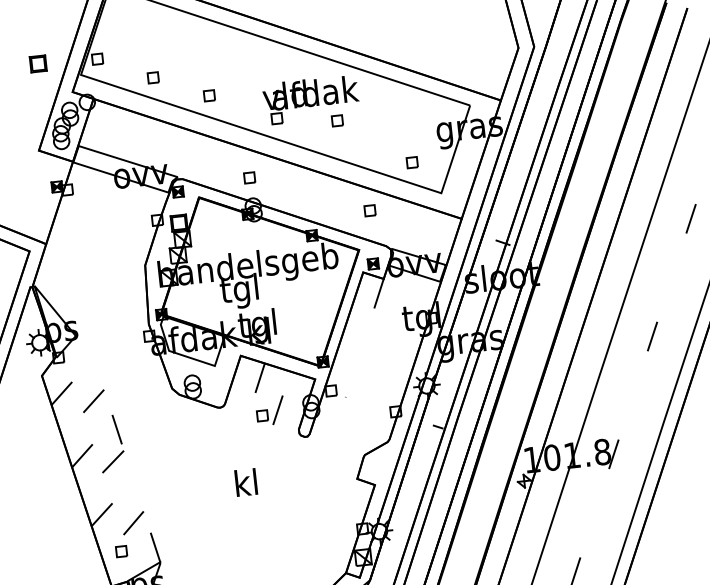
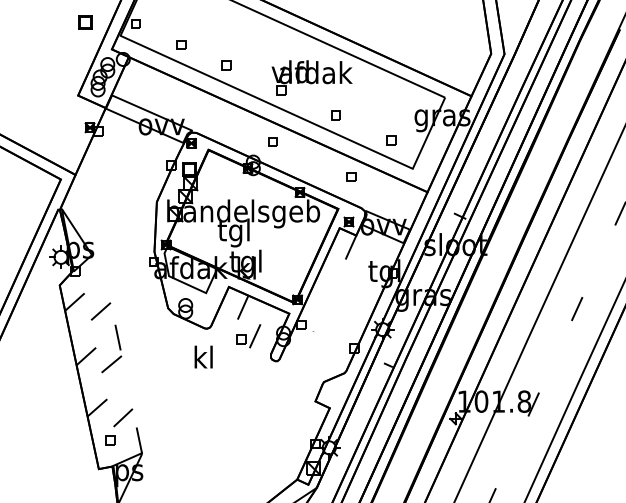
part: (336, 121) -> (335, 115), moved
part: (249, 177) -> (272, 141), moved
text: (245, 481) -> (203, 356), moved

